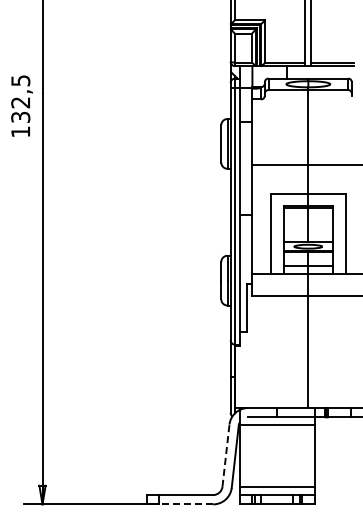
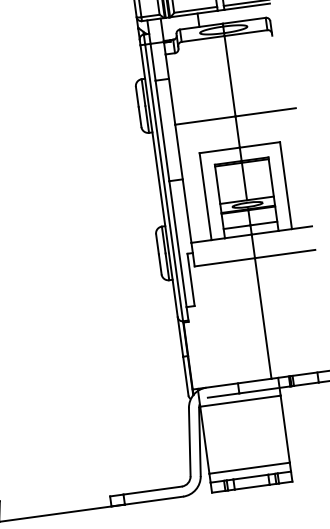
line: (226, 455) -> (190, 441), dashed -> solid
line: (185, 504) -> (153, 500), dashed -> solid

